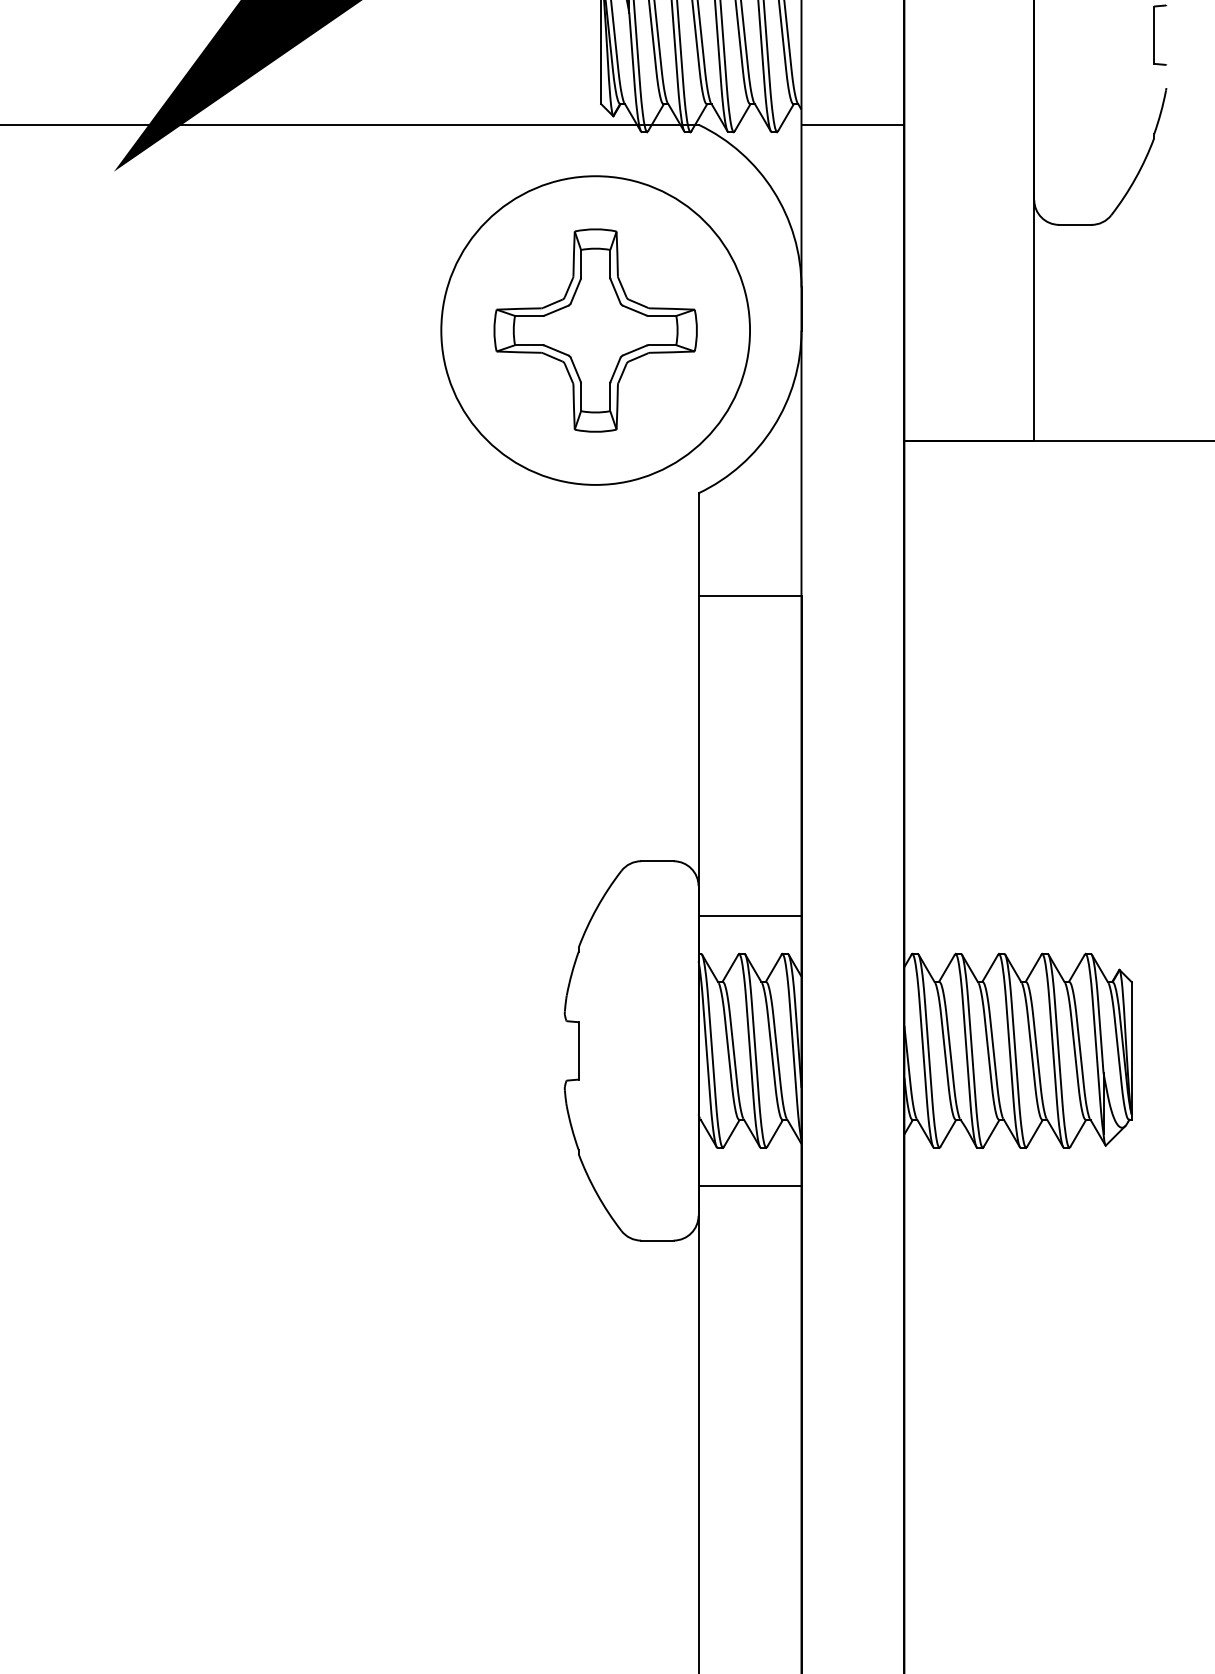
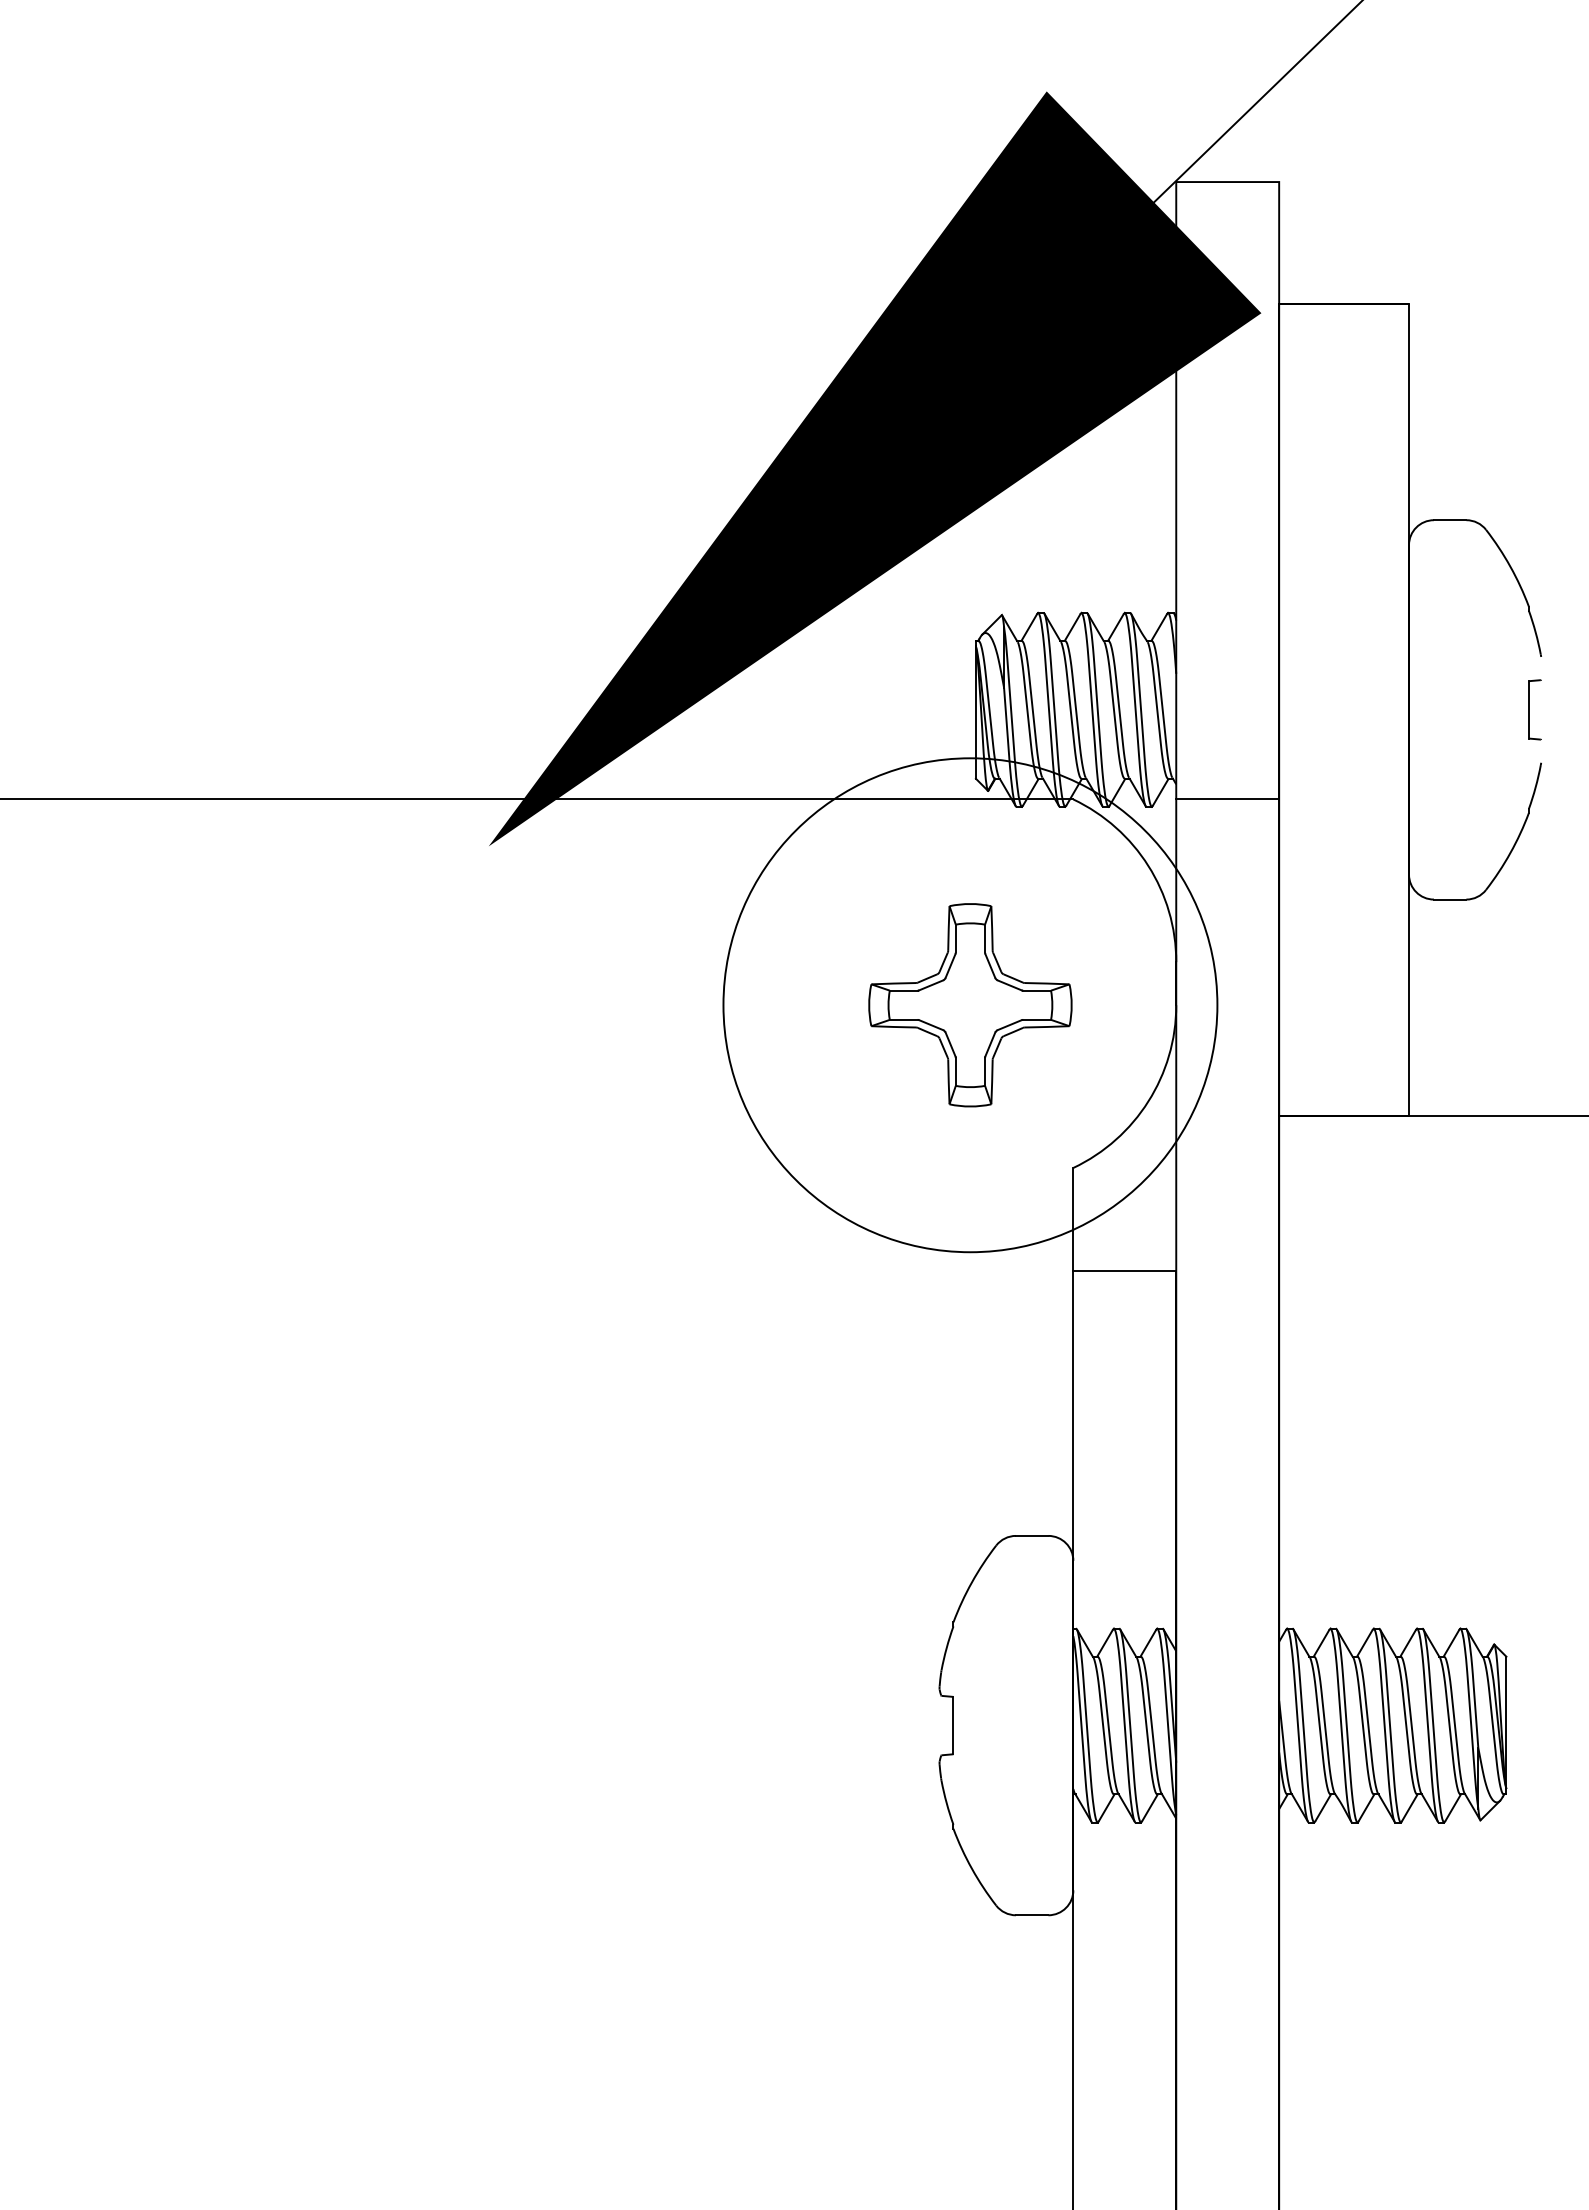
circle: (595, 329) -> (970, 1004), size x1.6
line: (749, 915) -> (1124, 1590), removed
line: (749, 1185) -> (1124, 1860), removed

